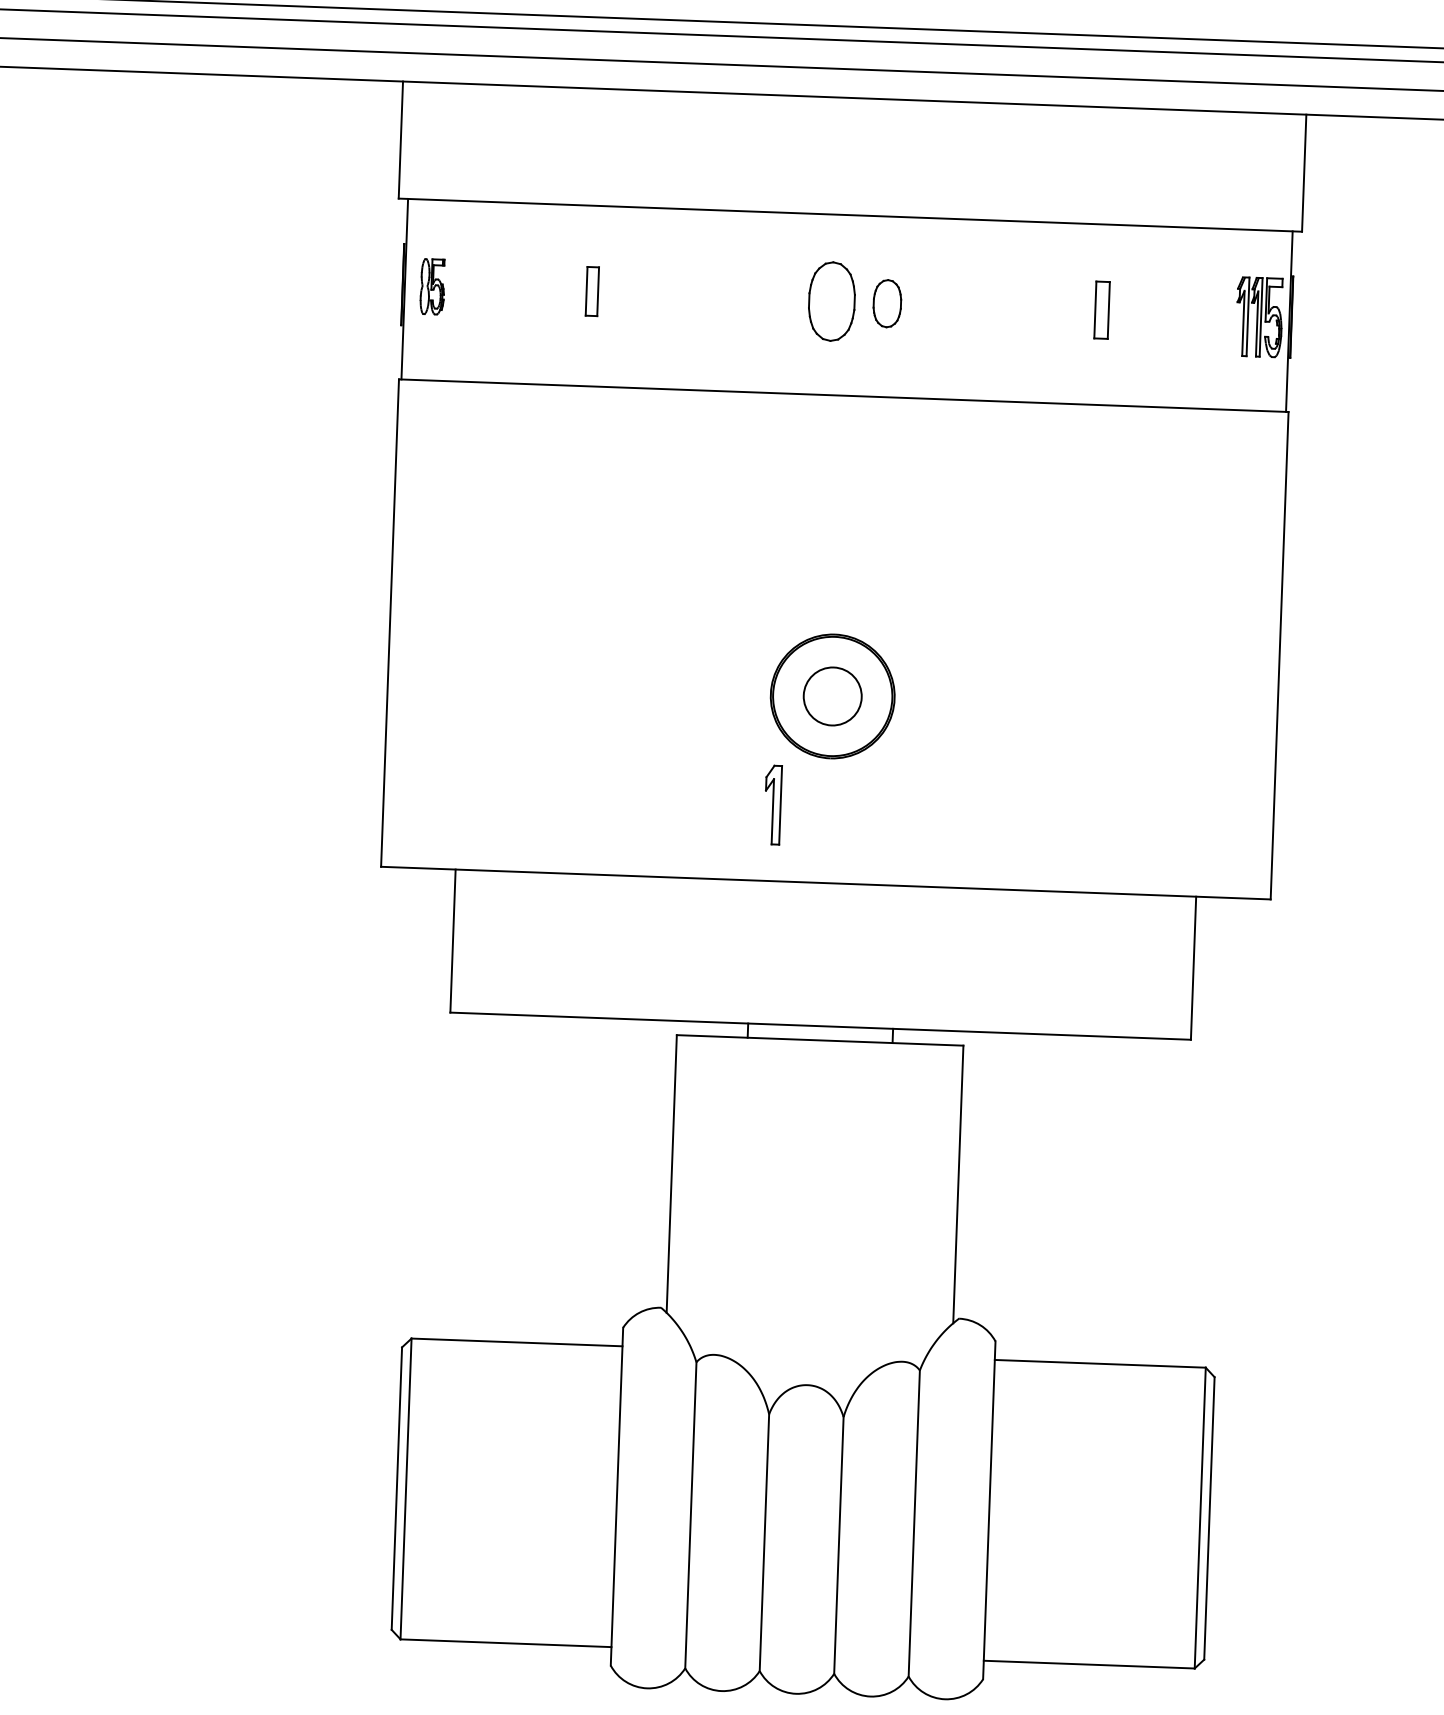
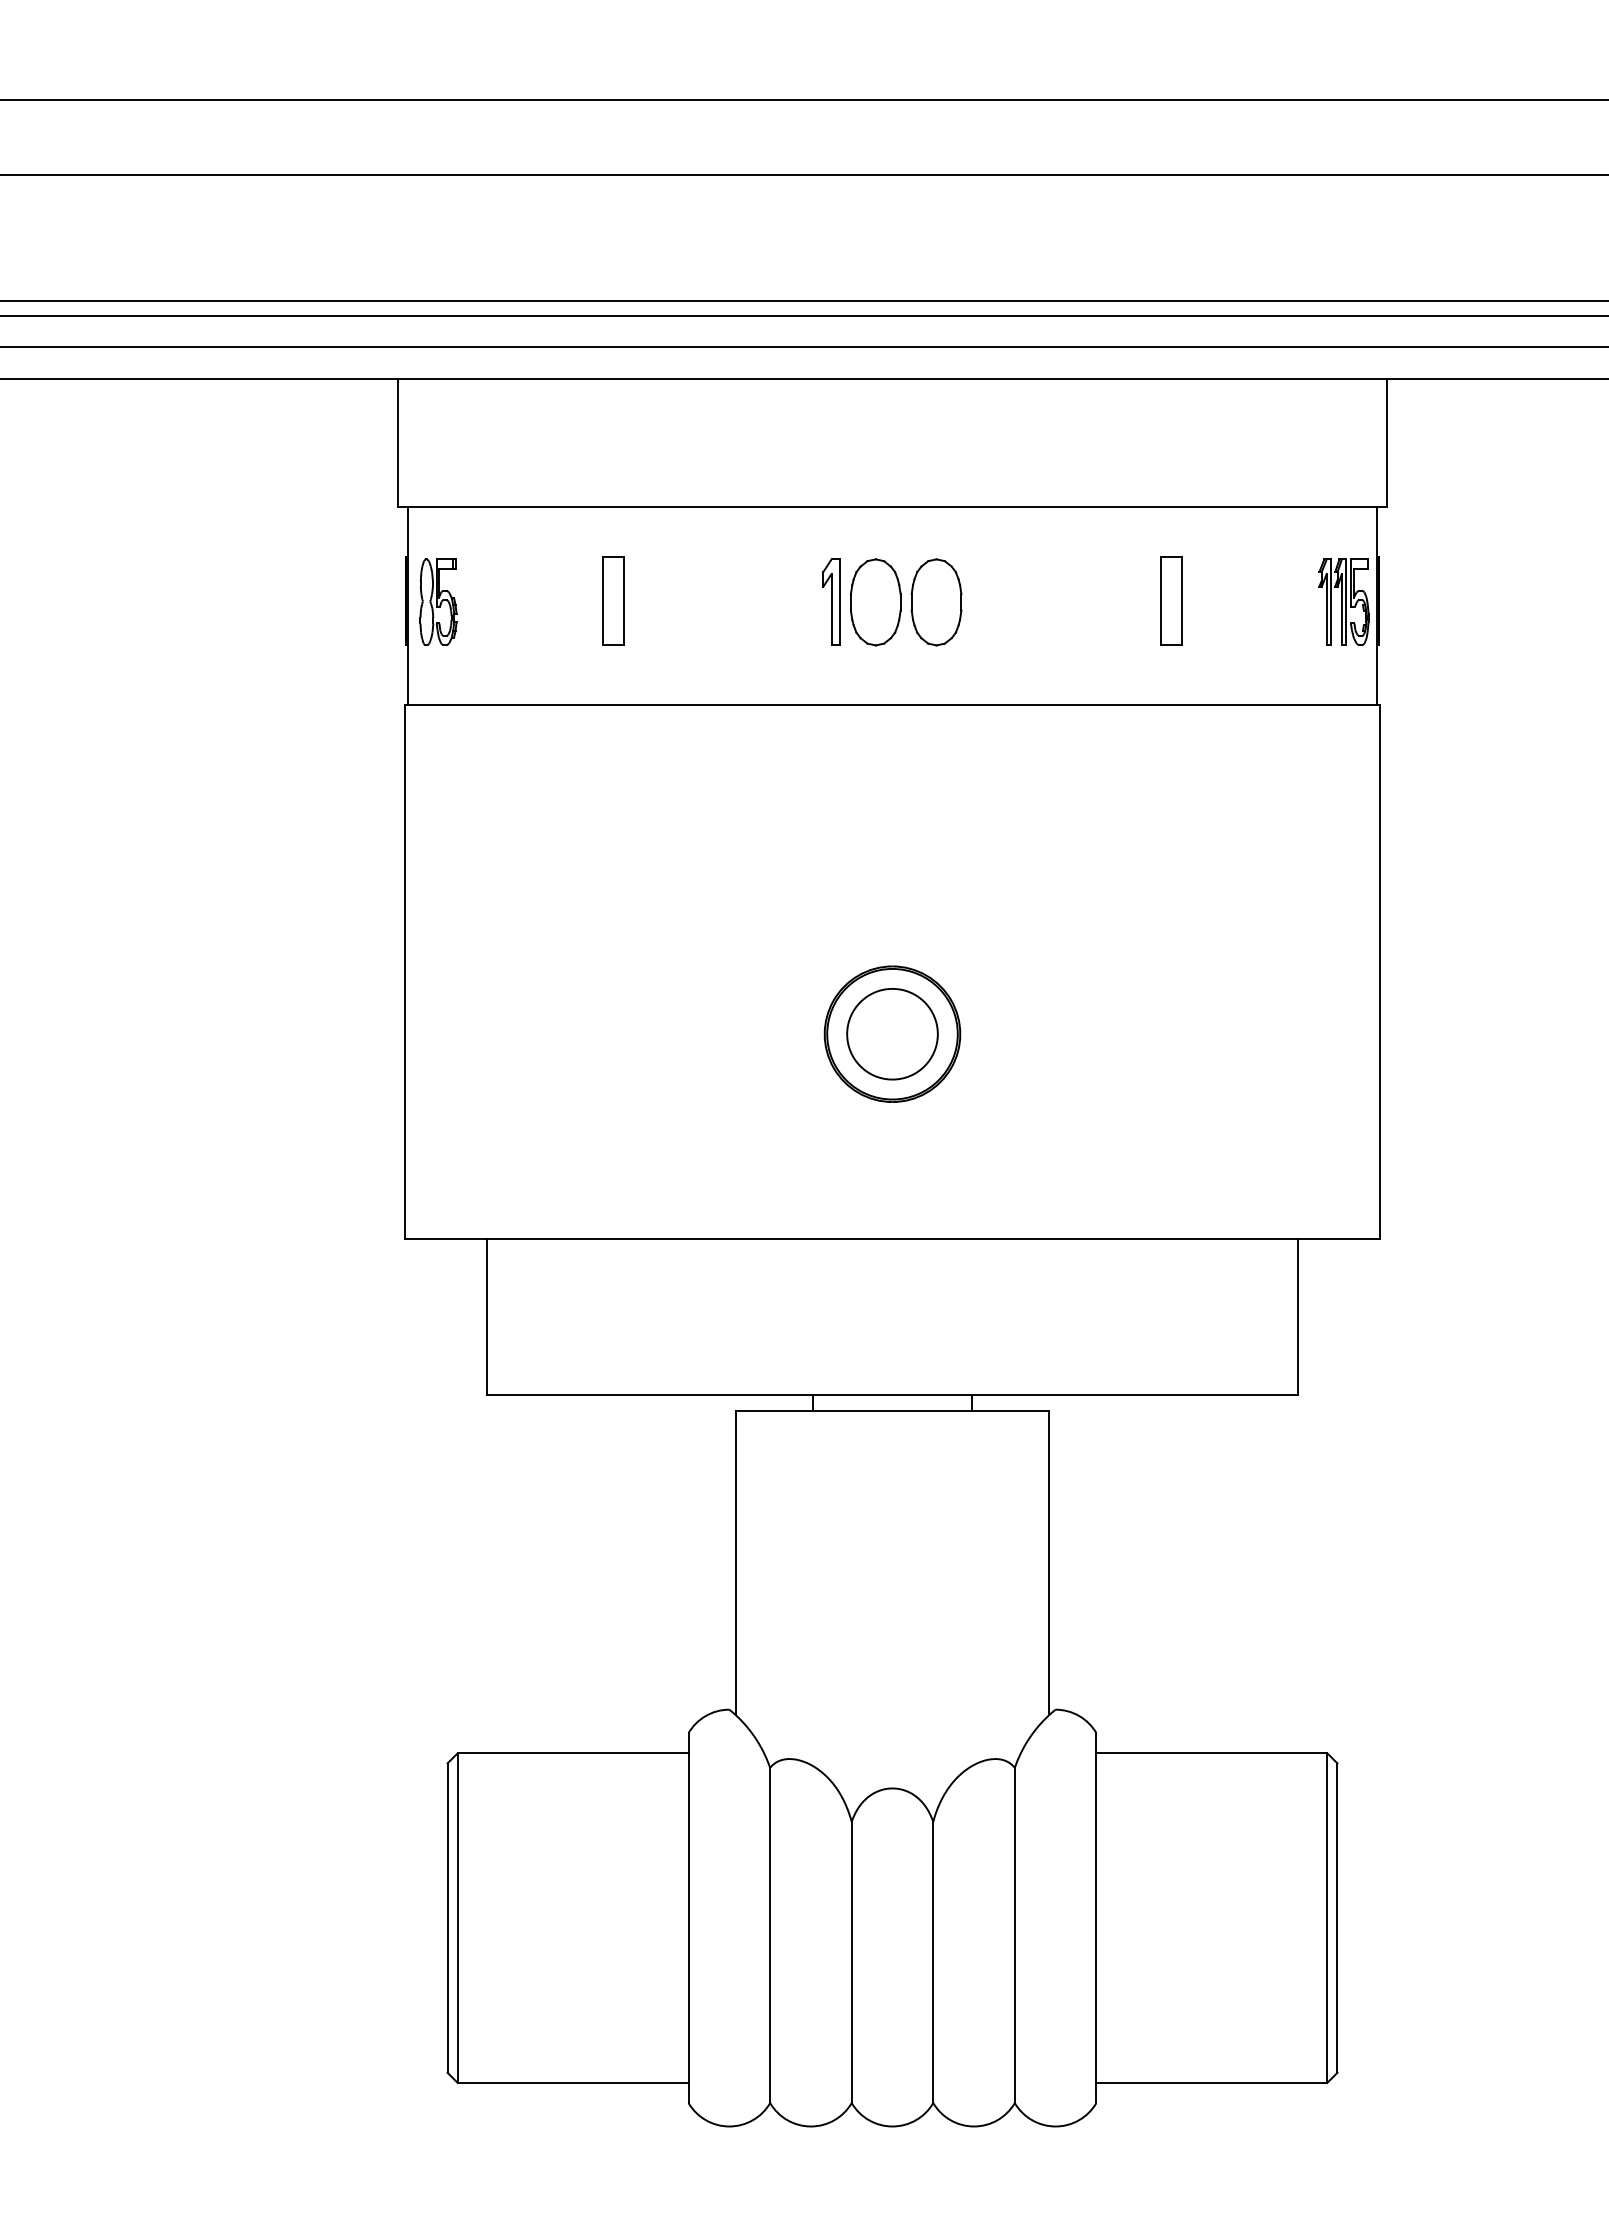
part: (432, 286) -> (438, 601), size x1.43
part: (592, 291) -> (613, 600), size x1.67
part: (887, 303) -> (936, 602), size x1.67
part: (1102, 309) -> (1171, 600), size x1.43
circle: (832, 695) -> (892, 1033), size x1.43
part: (773, 804) -> (831, 601), moved

